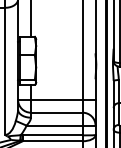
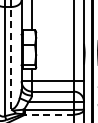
line: (5, 70) -> (11, 57), solid -> dashed
line: (52, 141) -> (49, 114), solid -> dashed

